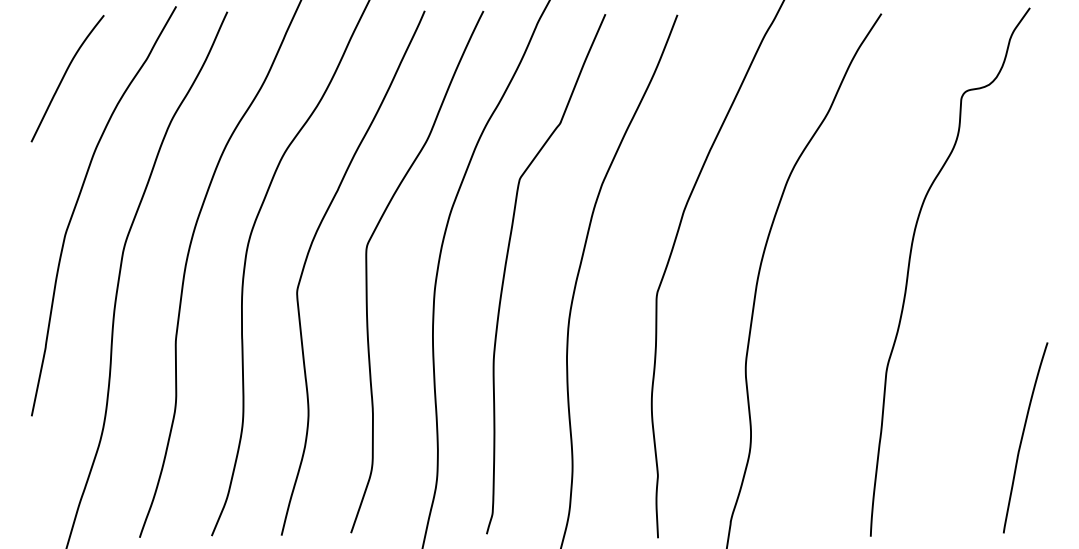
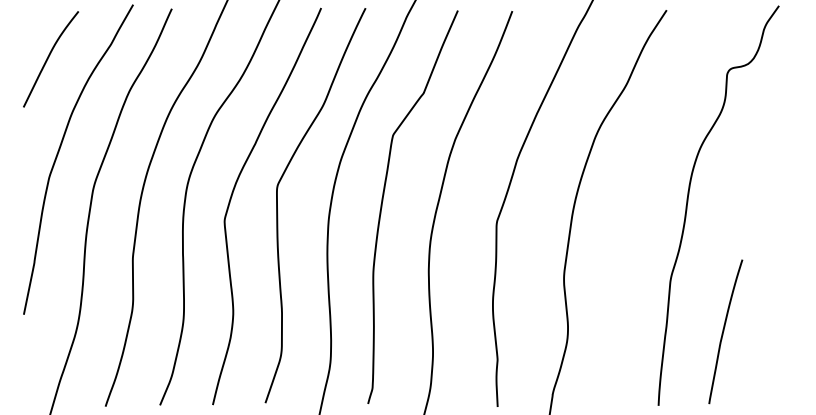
curve: (1023, 437) -> (724, 331), moved

